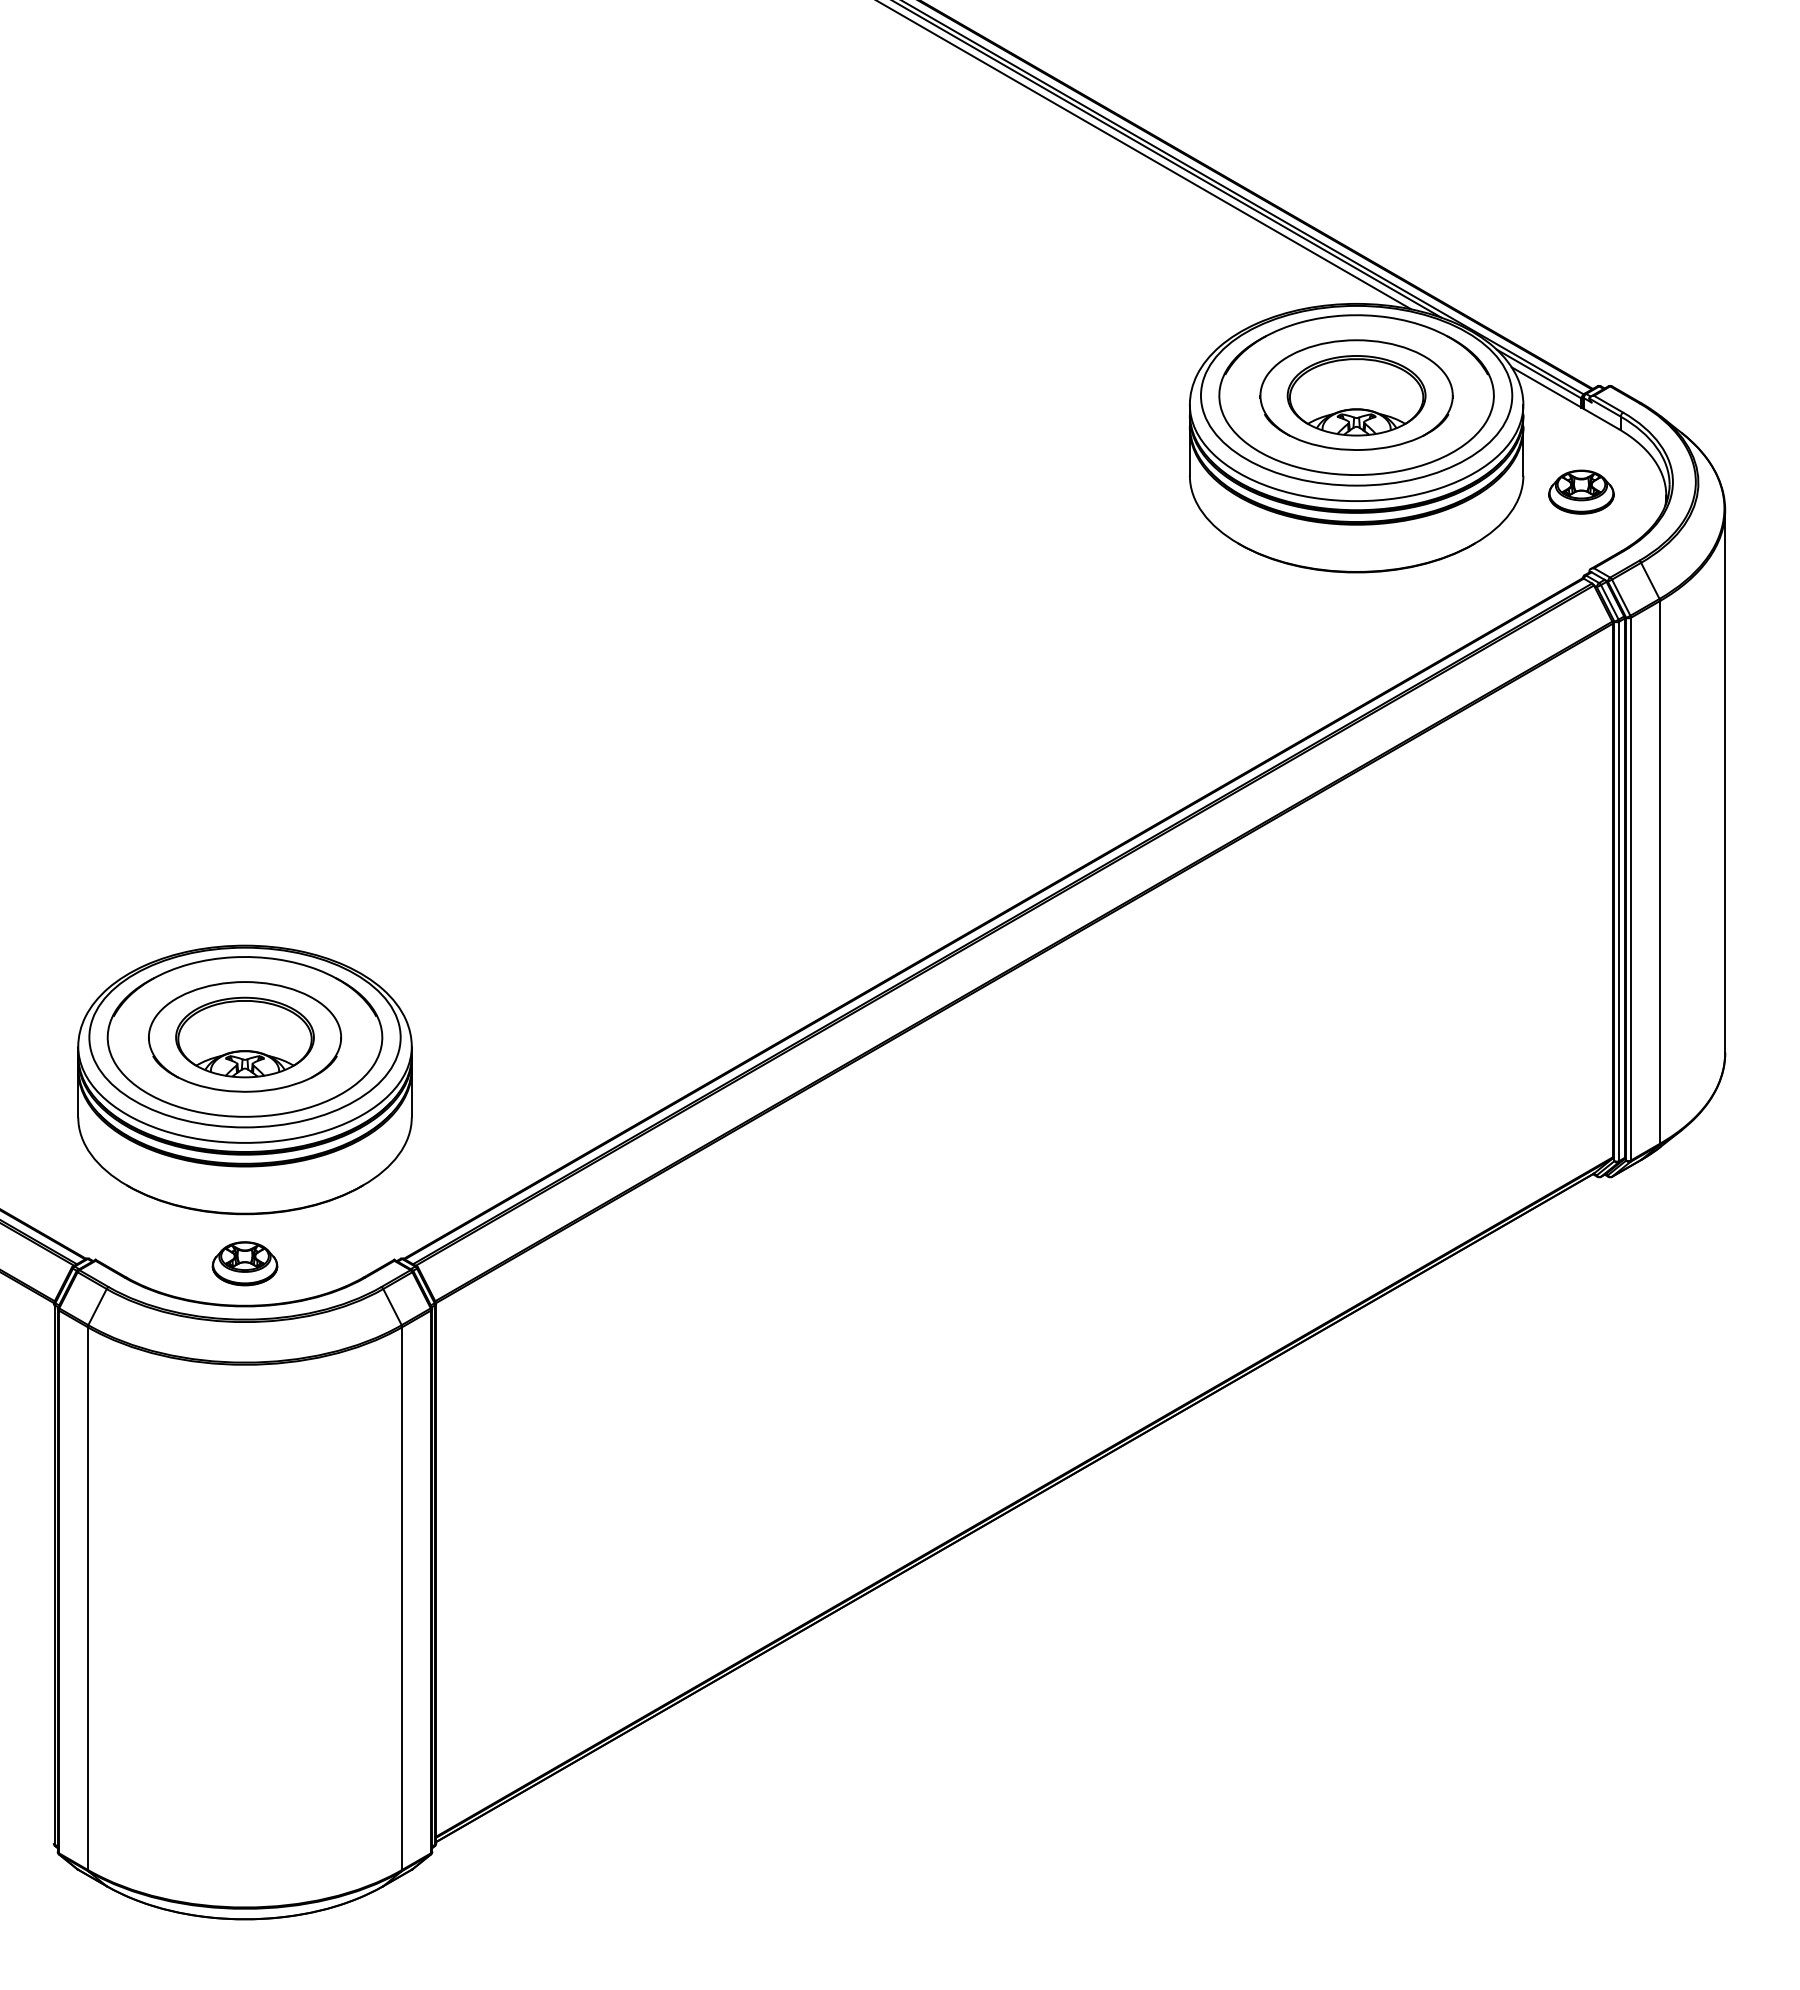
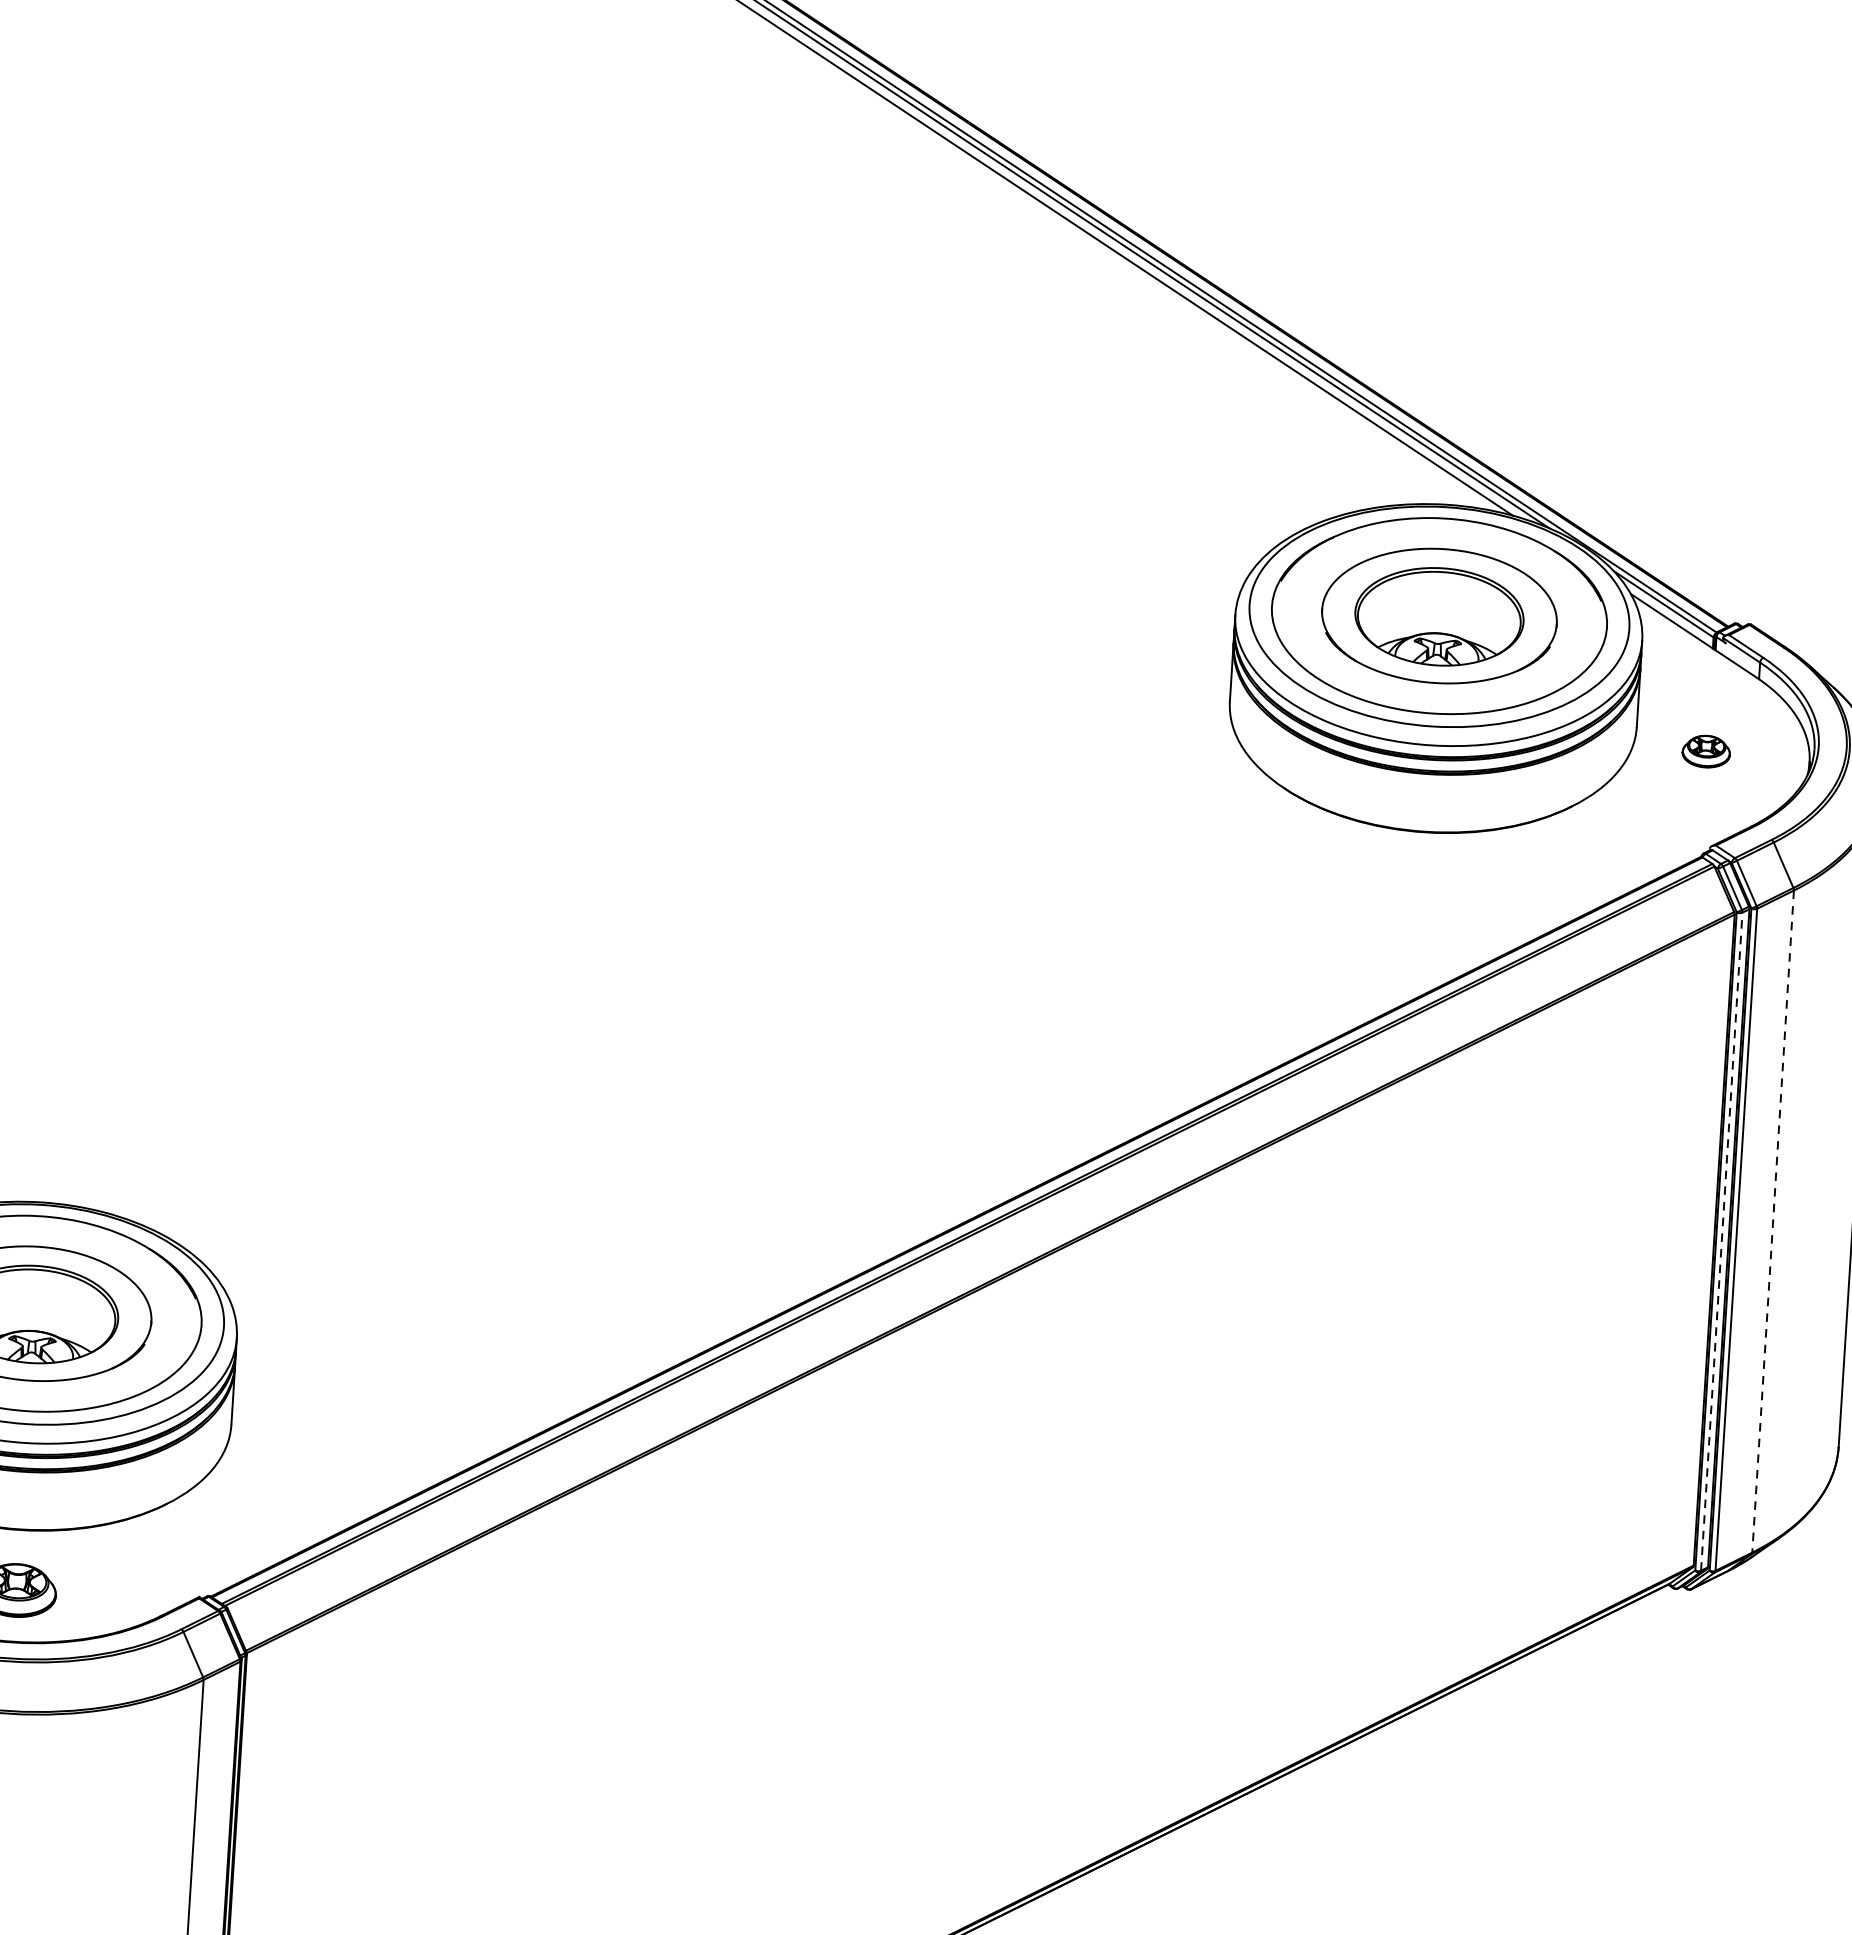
part: (1581, 491) -> (1706, 750), size x0.6
line: (1660, 872) -> (1773, 1221), solid -> dashed
line: (1619, 891) -> (1722, 1241), solid -> dashed

